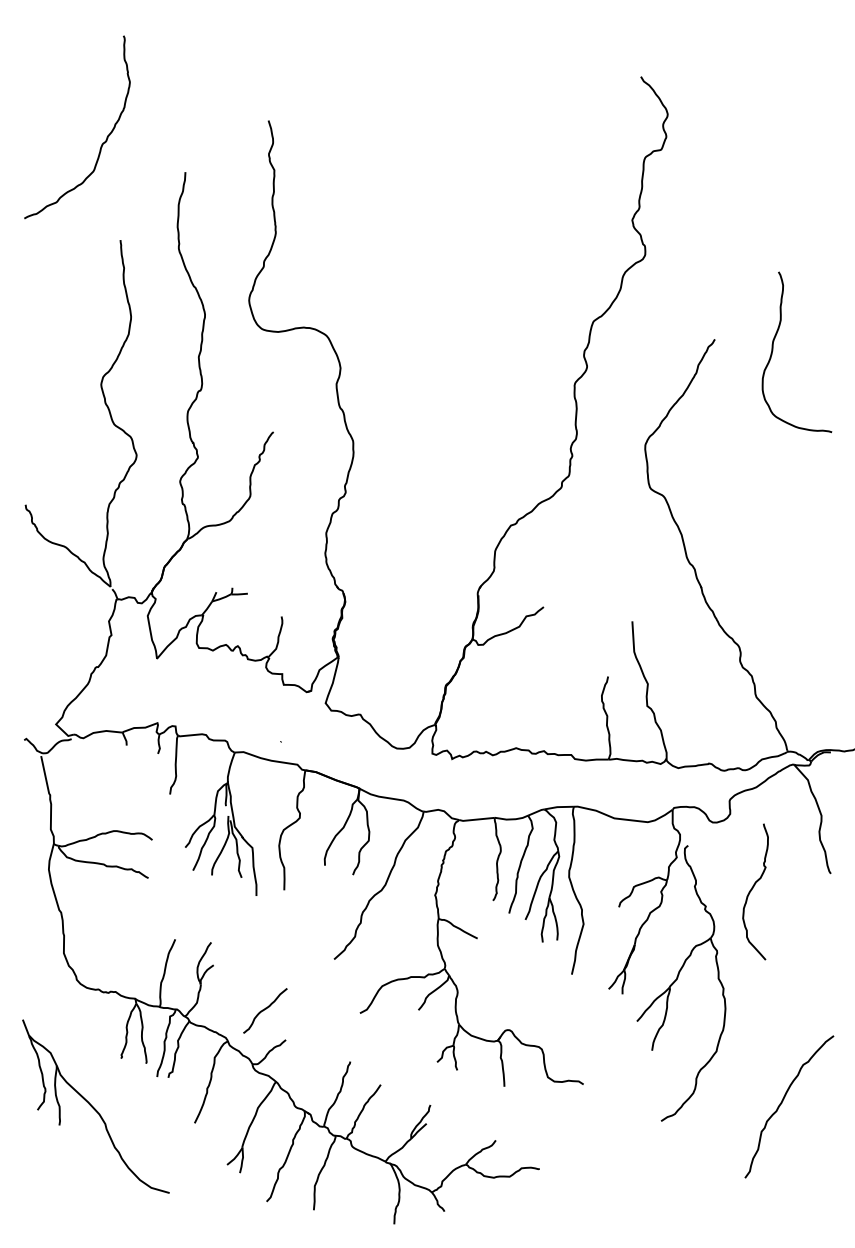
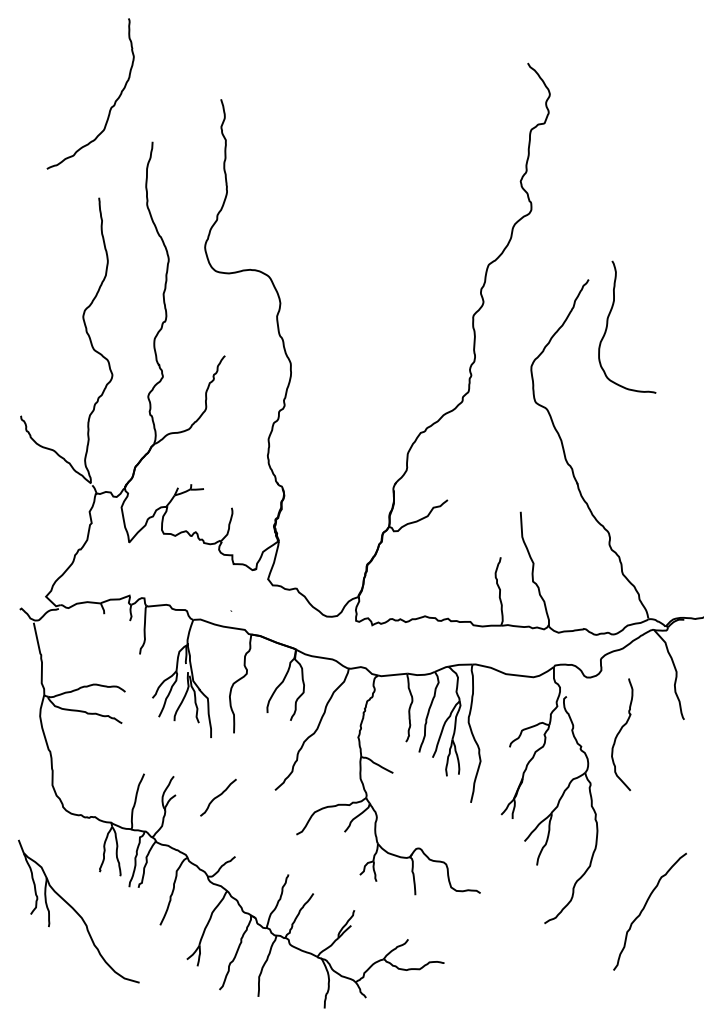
curve: (101, 143) -> (110, 107), moved
curve: (774, 347) -> (608, 323), moved
curve: (265, 1010) -> (218, 797), moved

